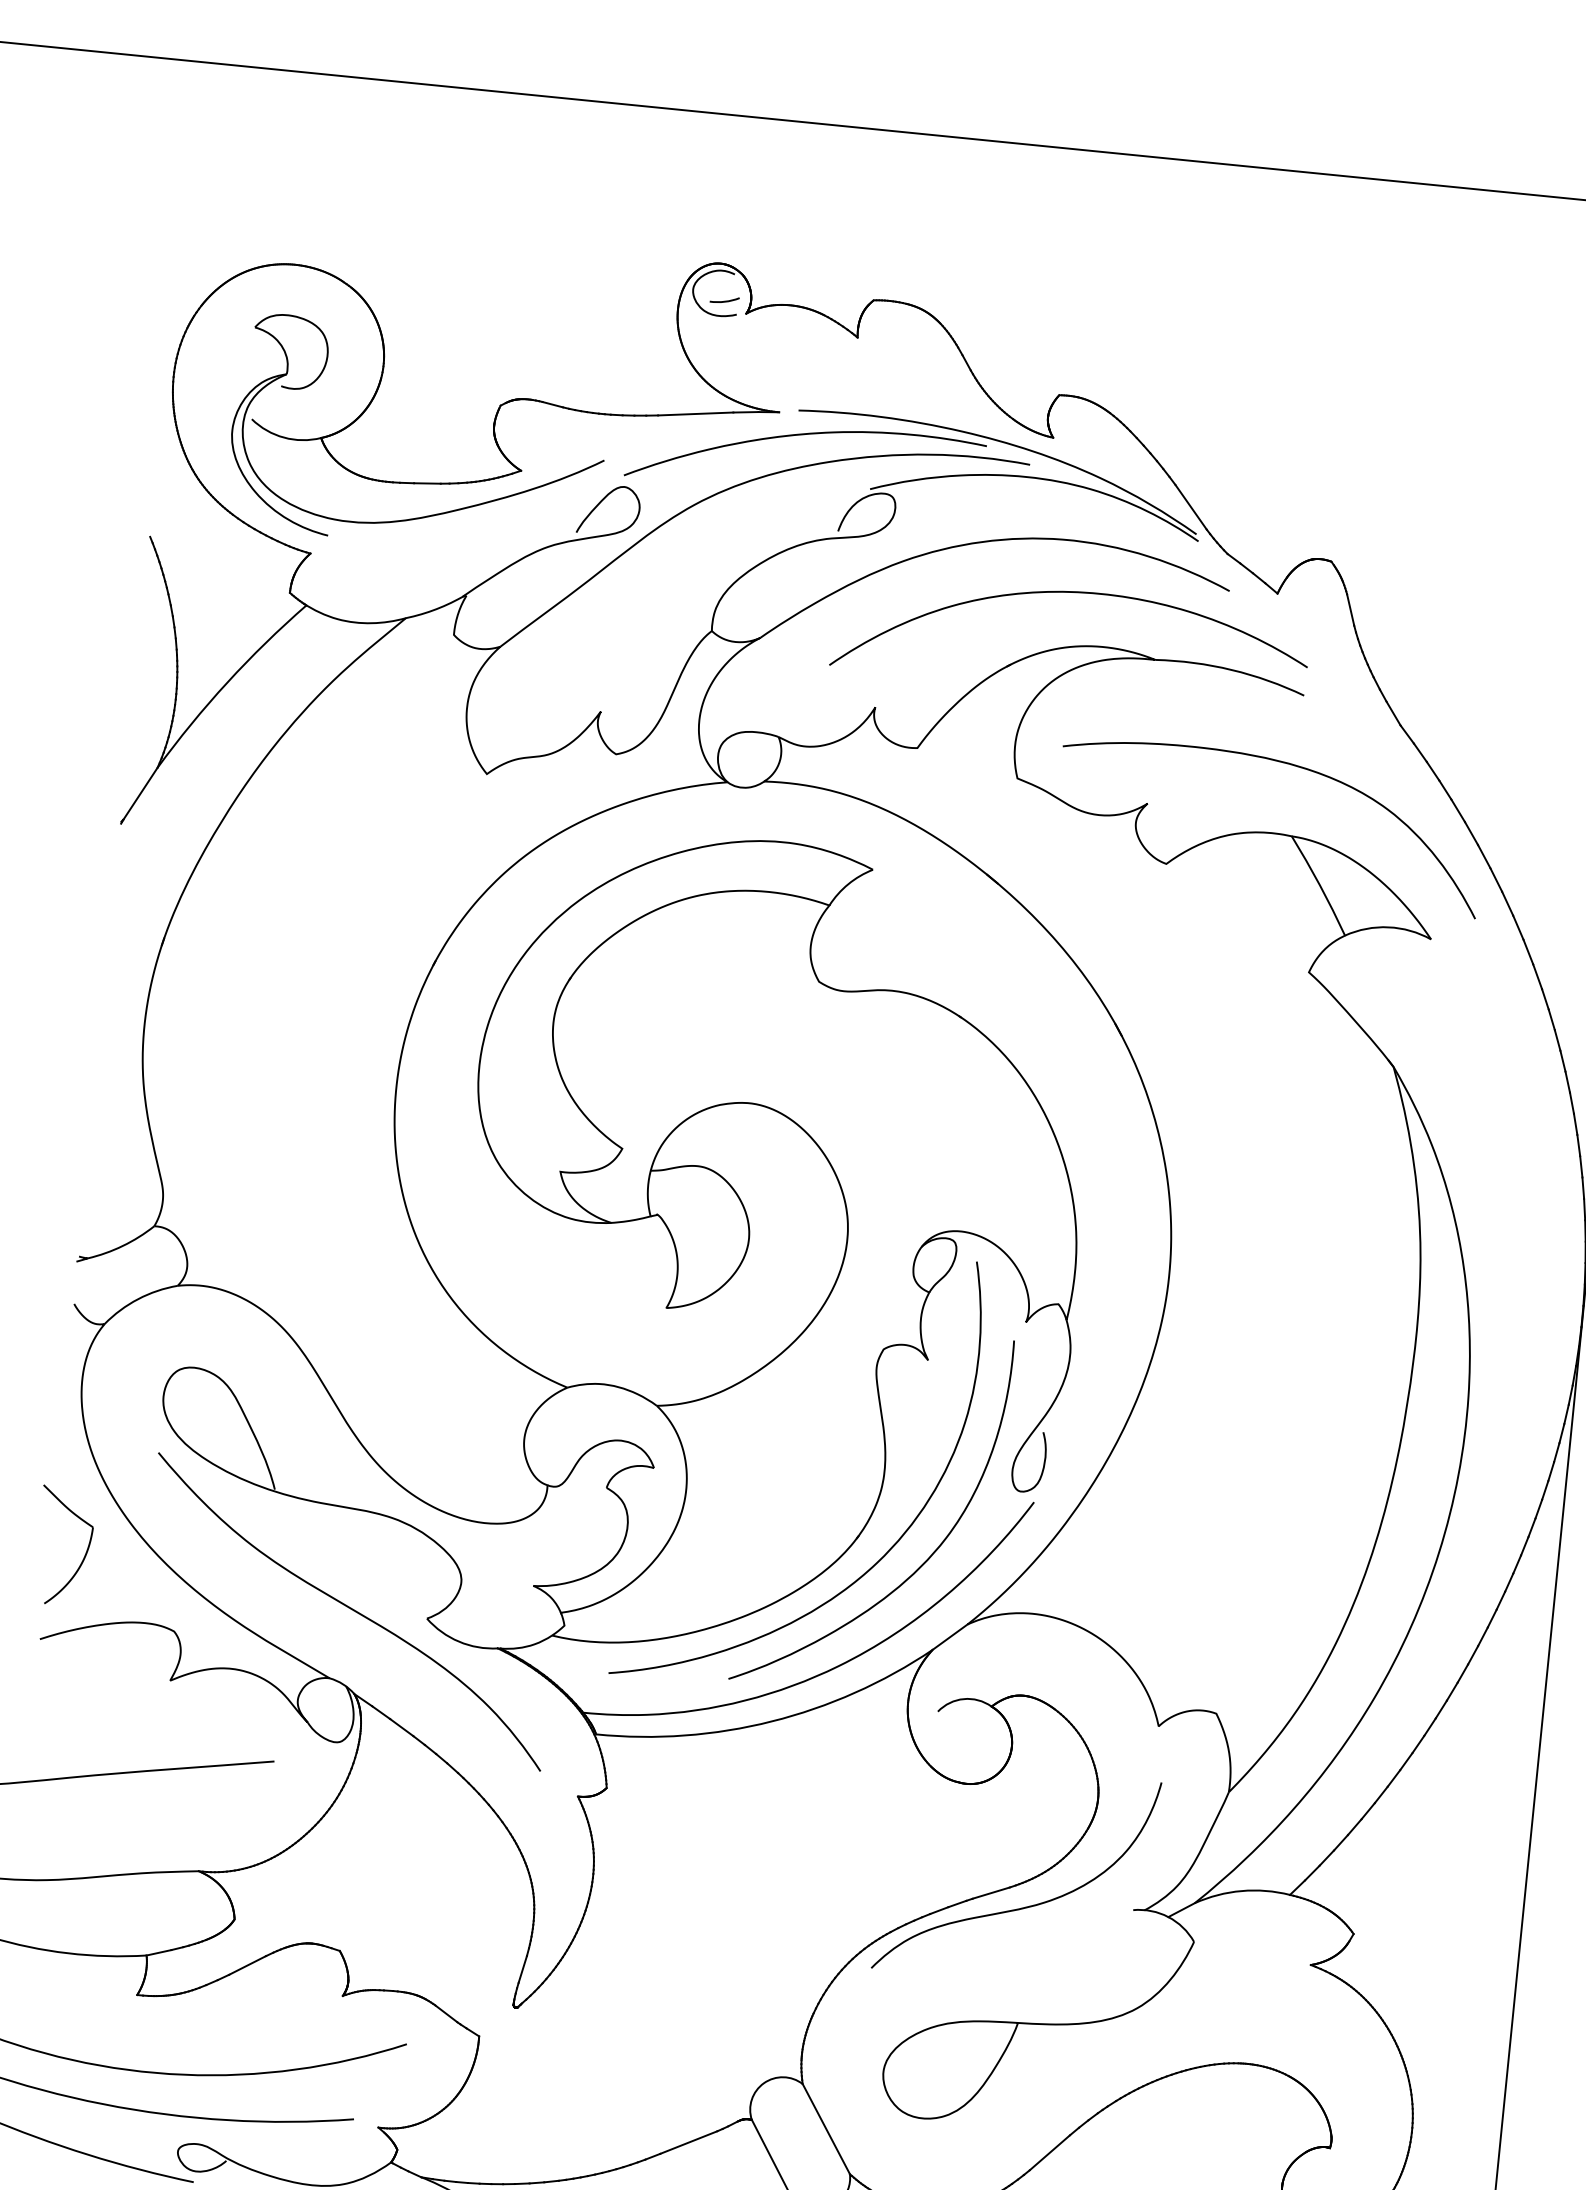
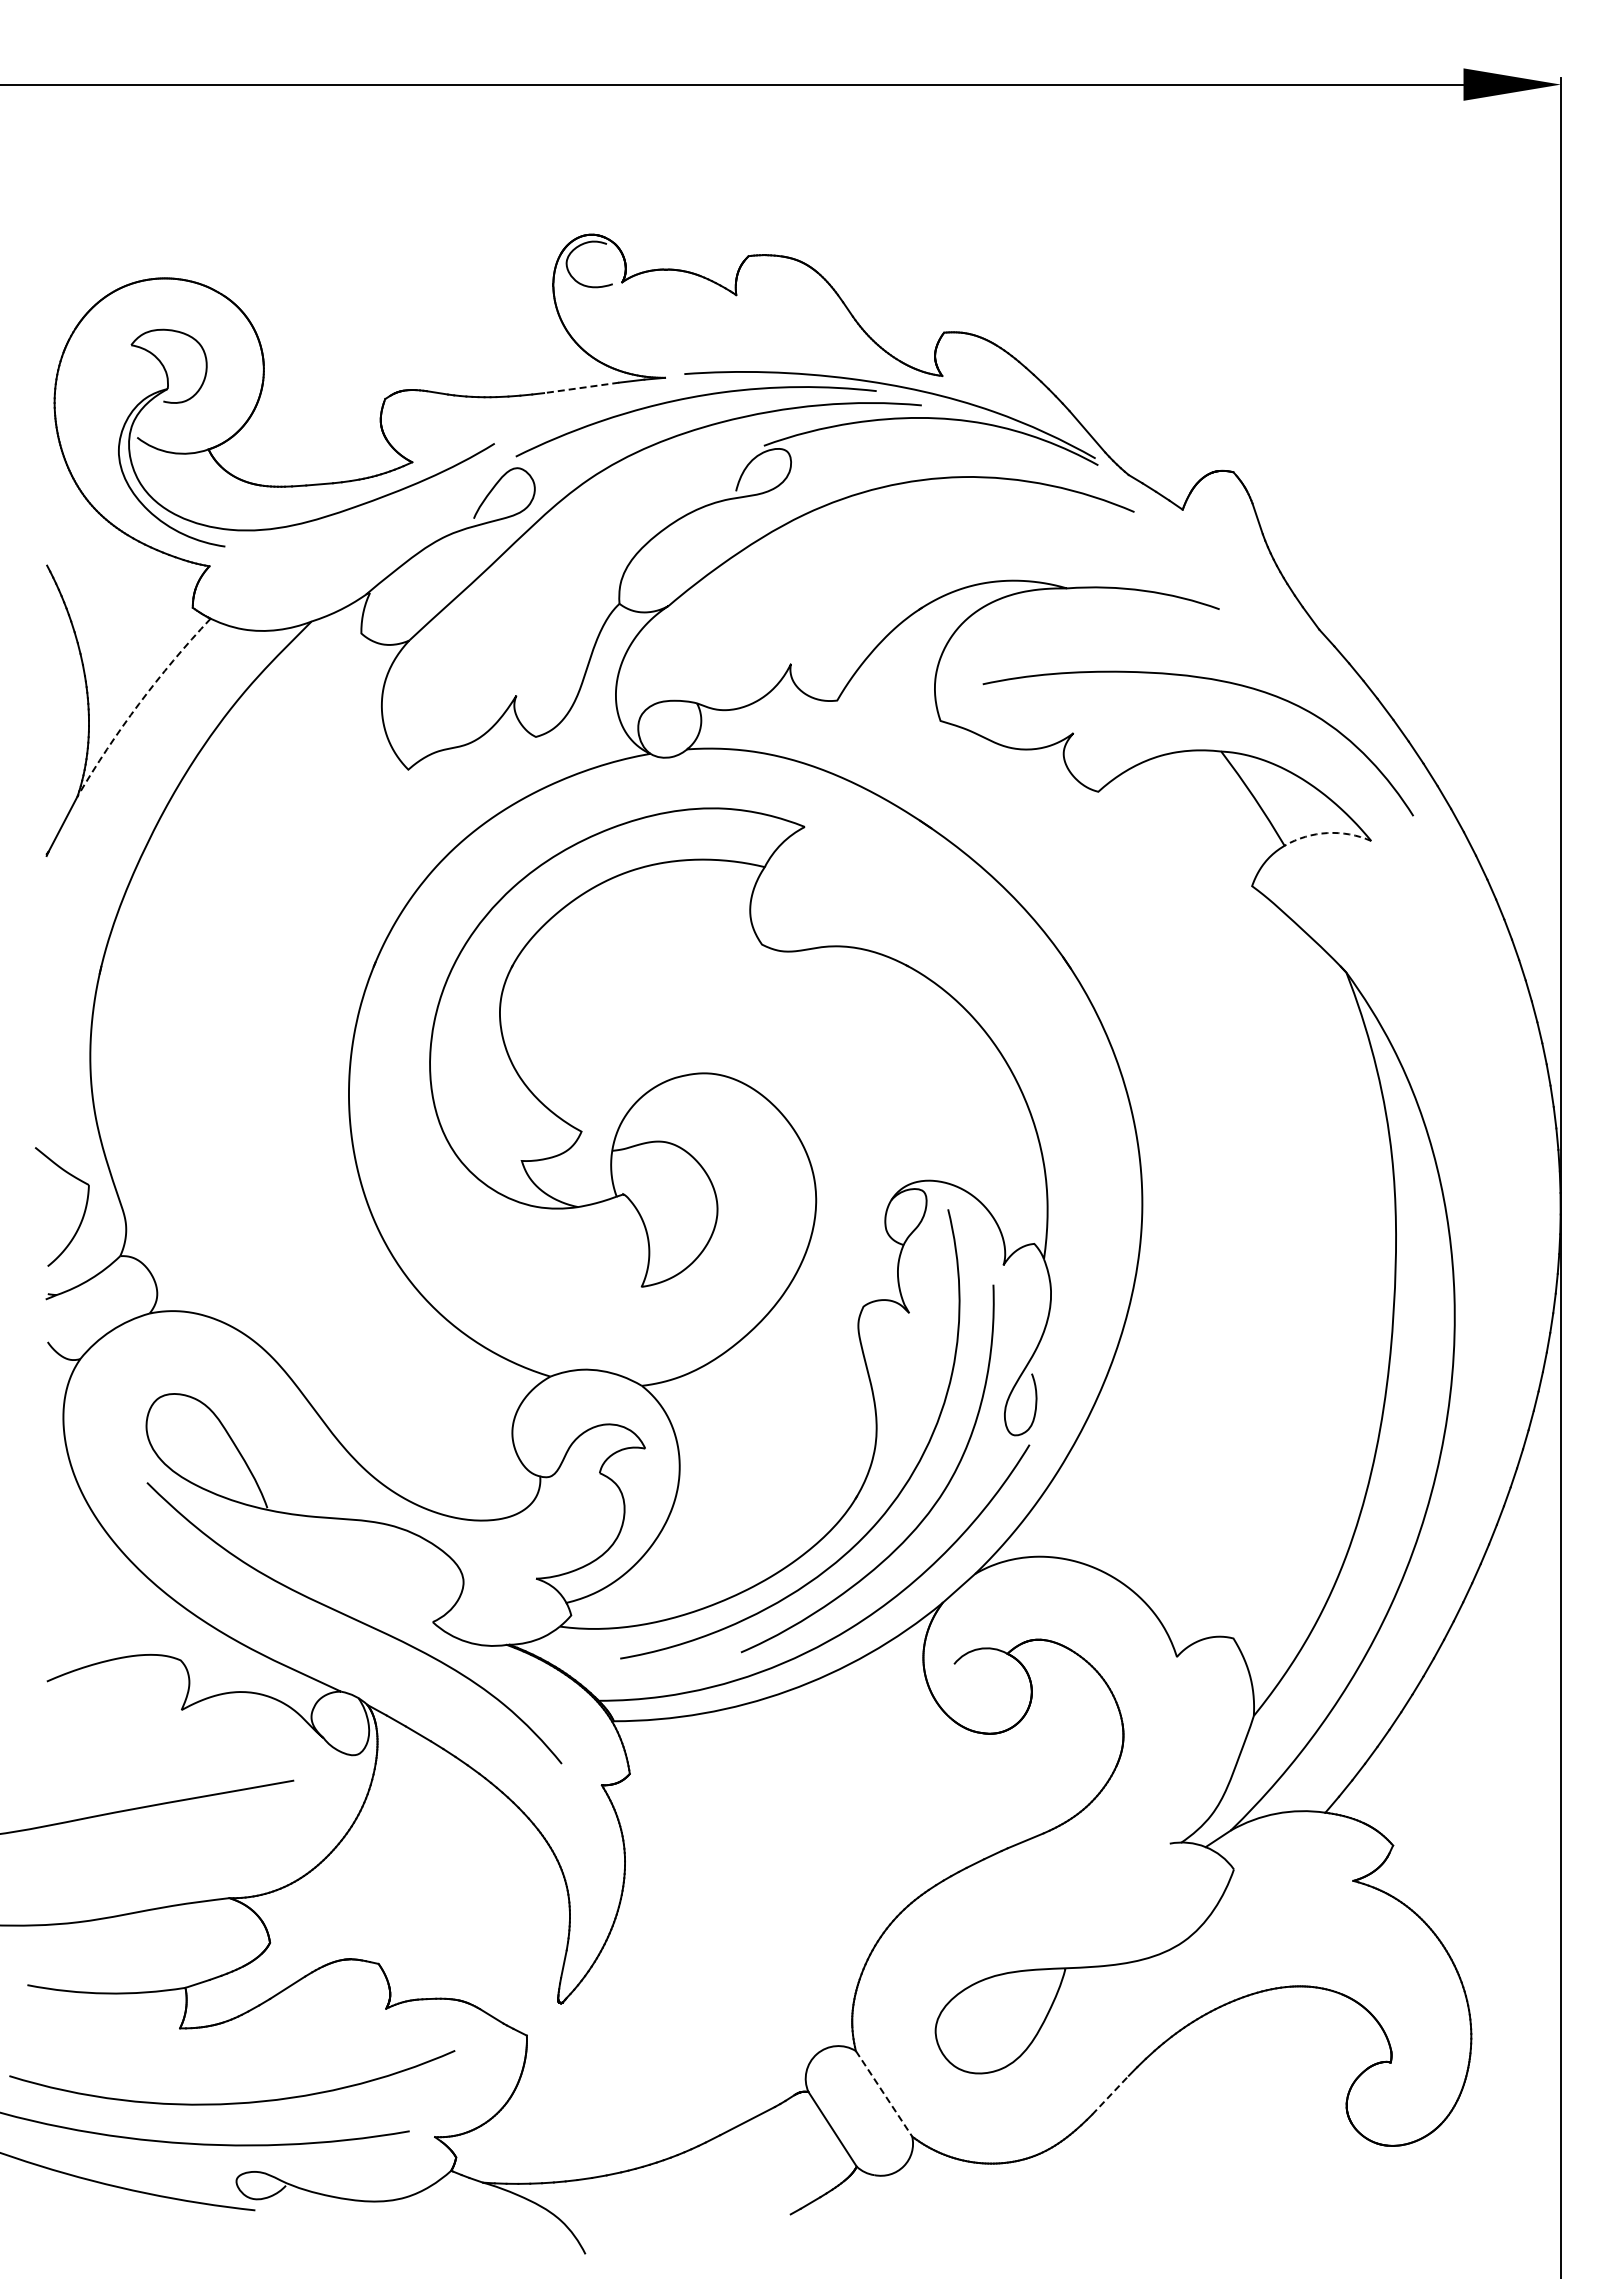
arc: (724, 300) -> (599, 271), removed
line: (695, 413) -> (581, 387), solid -> dashed
curve: (1075, 593) -> (980, 529), removed
arc: (227, 682) -> (139, 703), solid -> dashed
arc: (1388, 927) -> (1327, 833), solid -> dashed
part: (84, 1553) -> (83, 1212), moved
curve: (1023, 1906) -> (1059, 1851), removed
line: (826, 2129) -> (884, 2094), solid -> dashed
line: (1049, 2153) -> (1110, 2095), solid -> dashed

